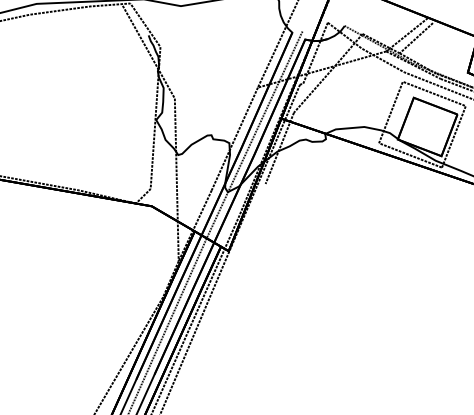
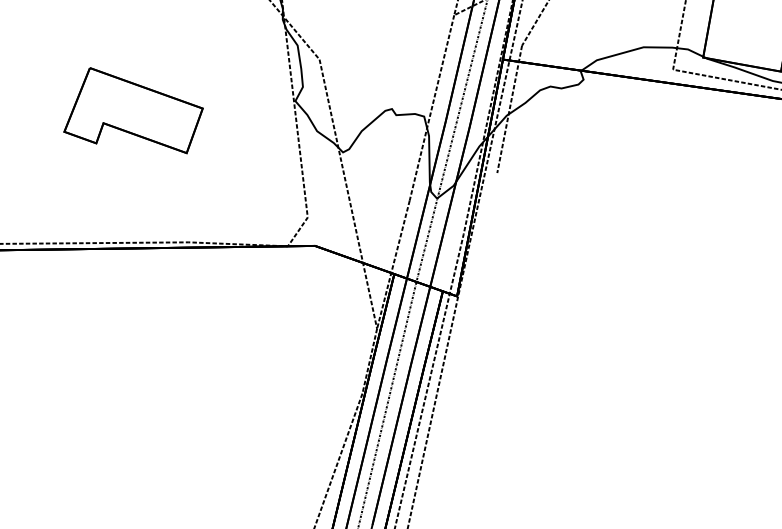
part: (59, 108) -> (130, 112), added

